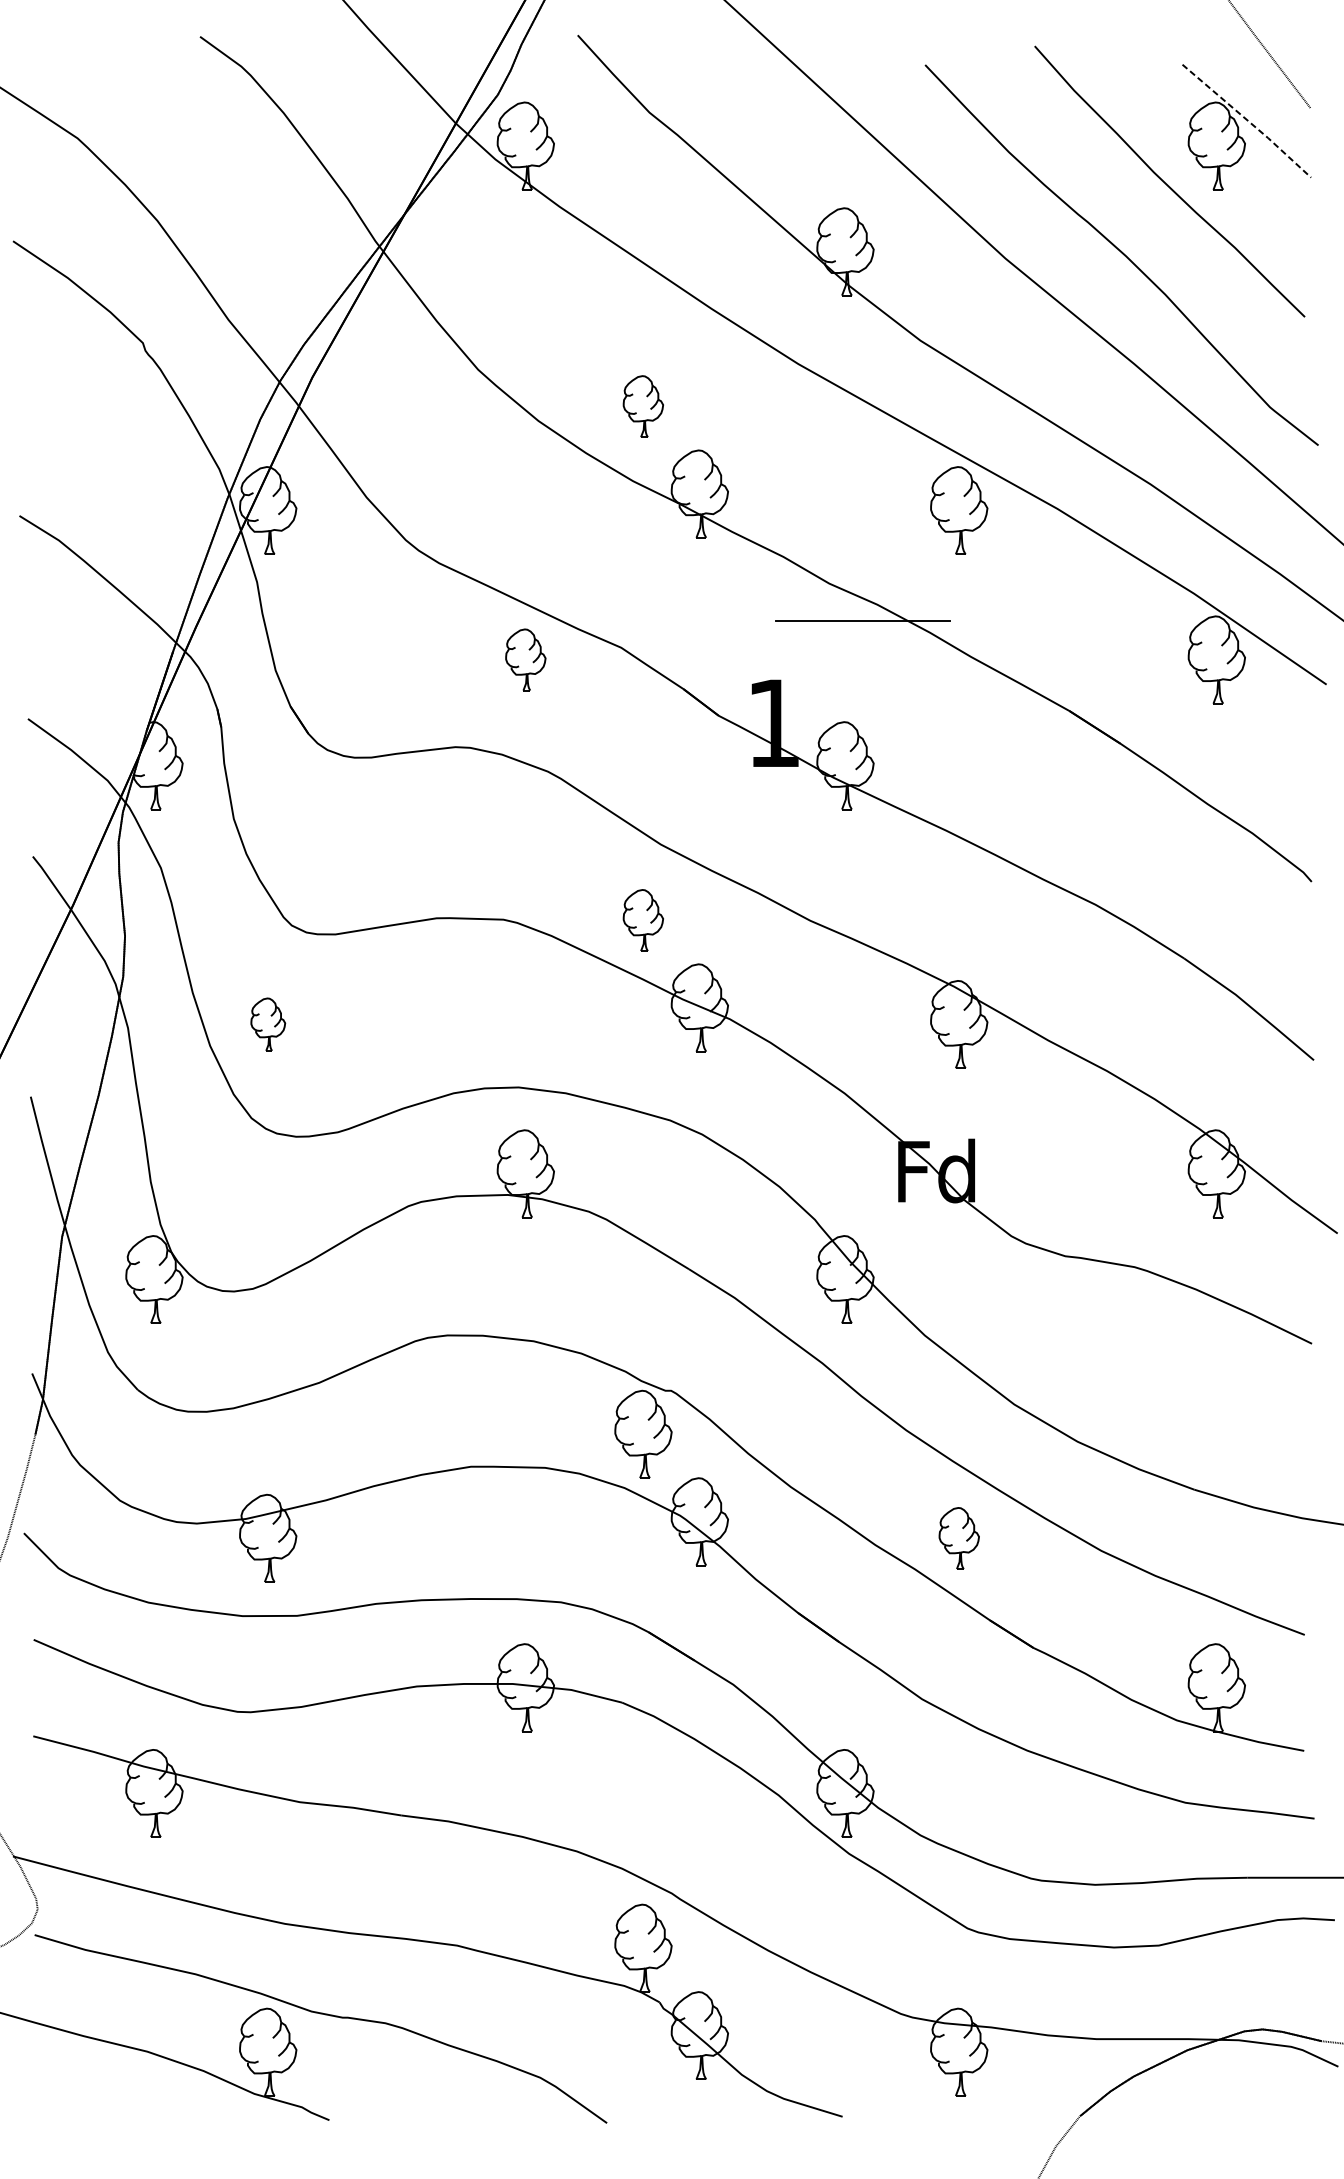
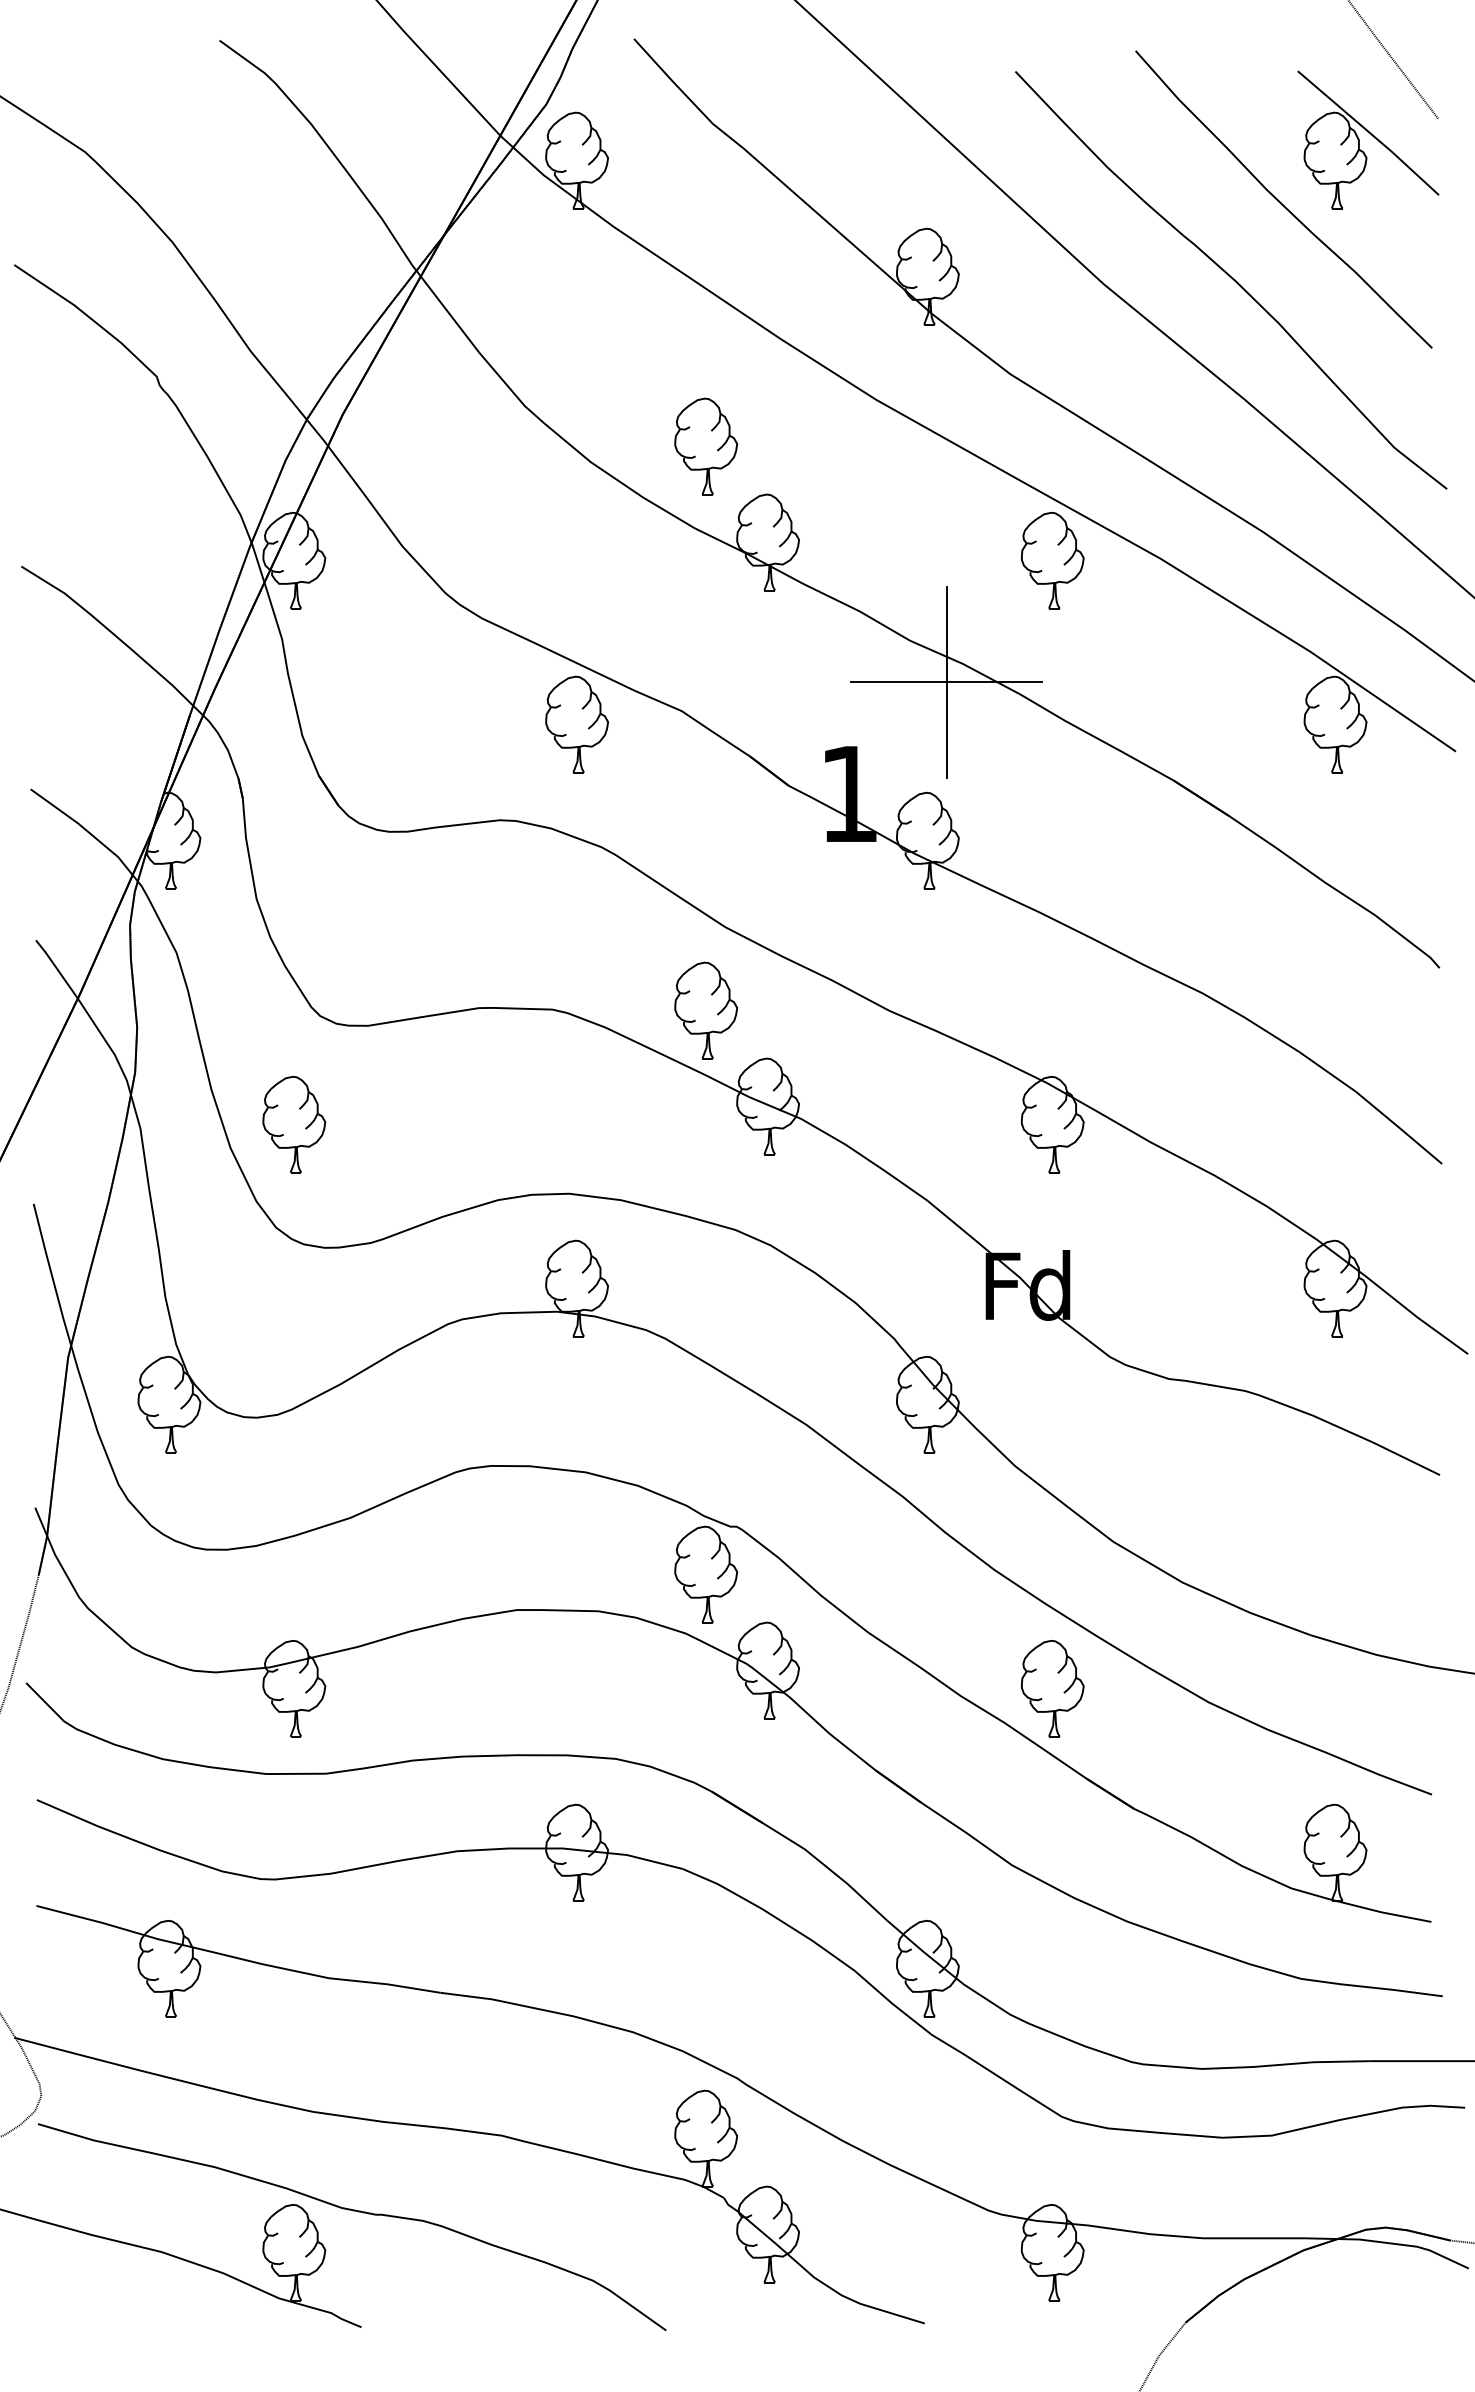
line: (1247, 120) -> (1369, 132), dashed -> solid
part: (642, 406) -> (705, 446), size x1.43
line: (862, 620) -> (946, 681), added
part: (525, 659) -> (576, 724), size x1.43
part: (642, 920) -> (705, 1010), size x1.43
part: (268, 1024) -> (294, 1124), size x1.67
part: (958, 1538) -> (1052, 1688), size x1.43

